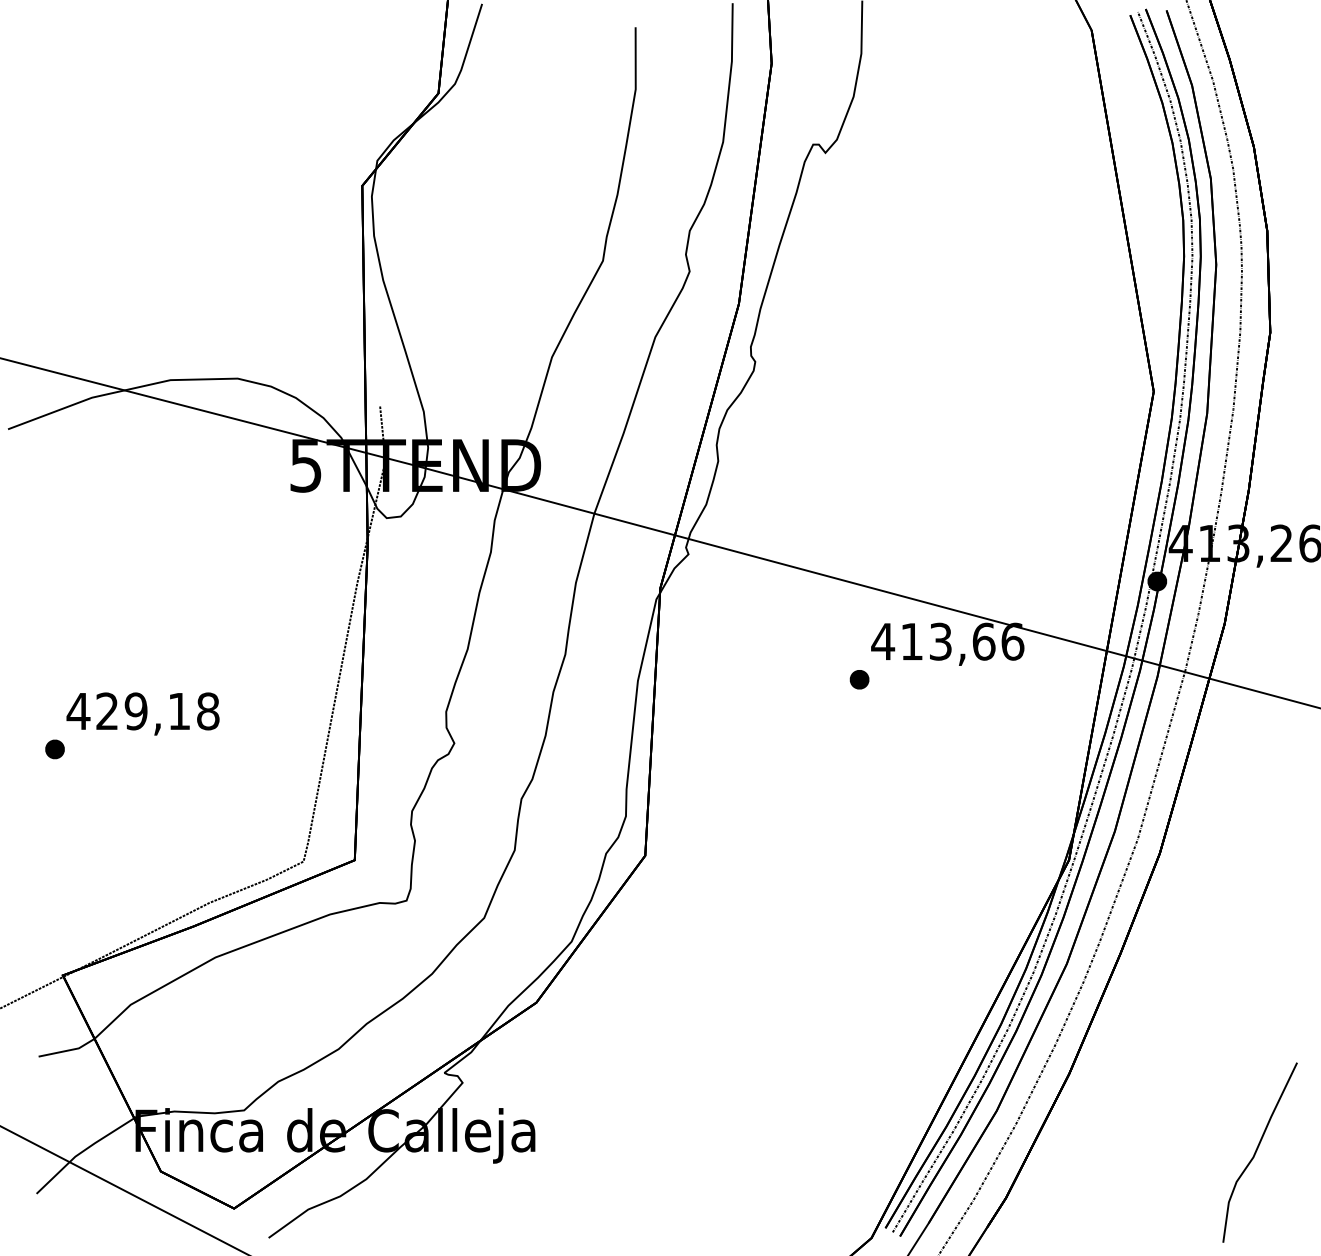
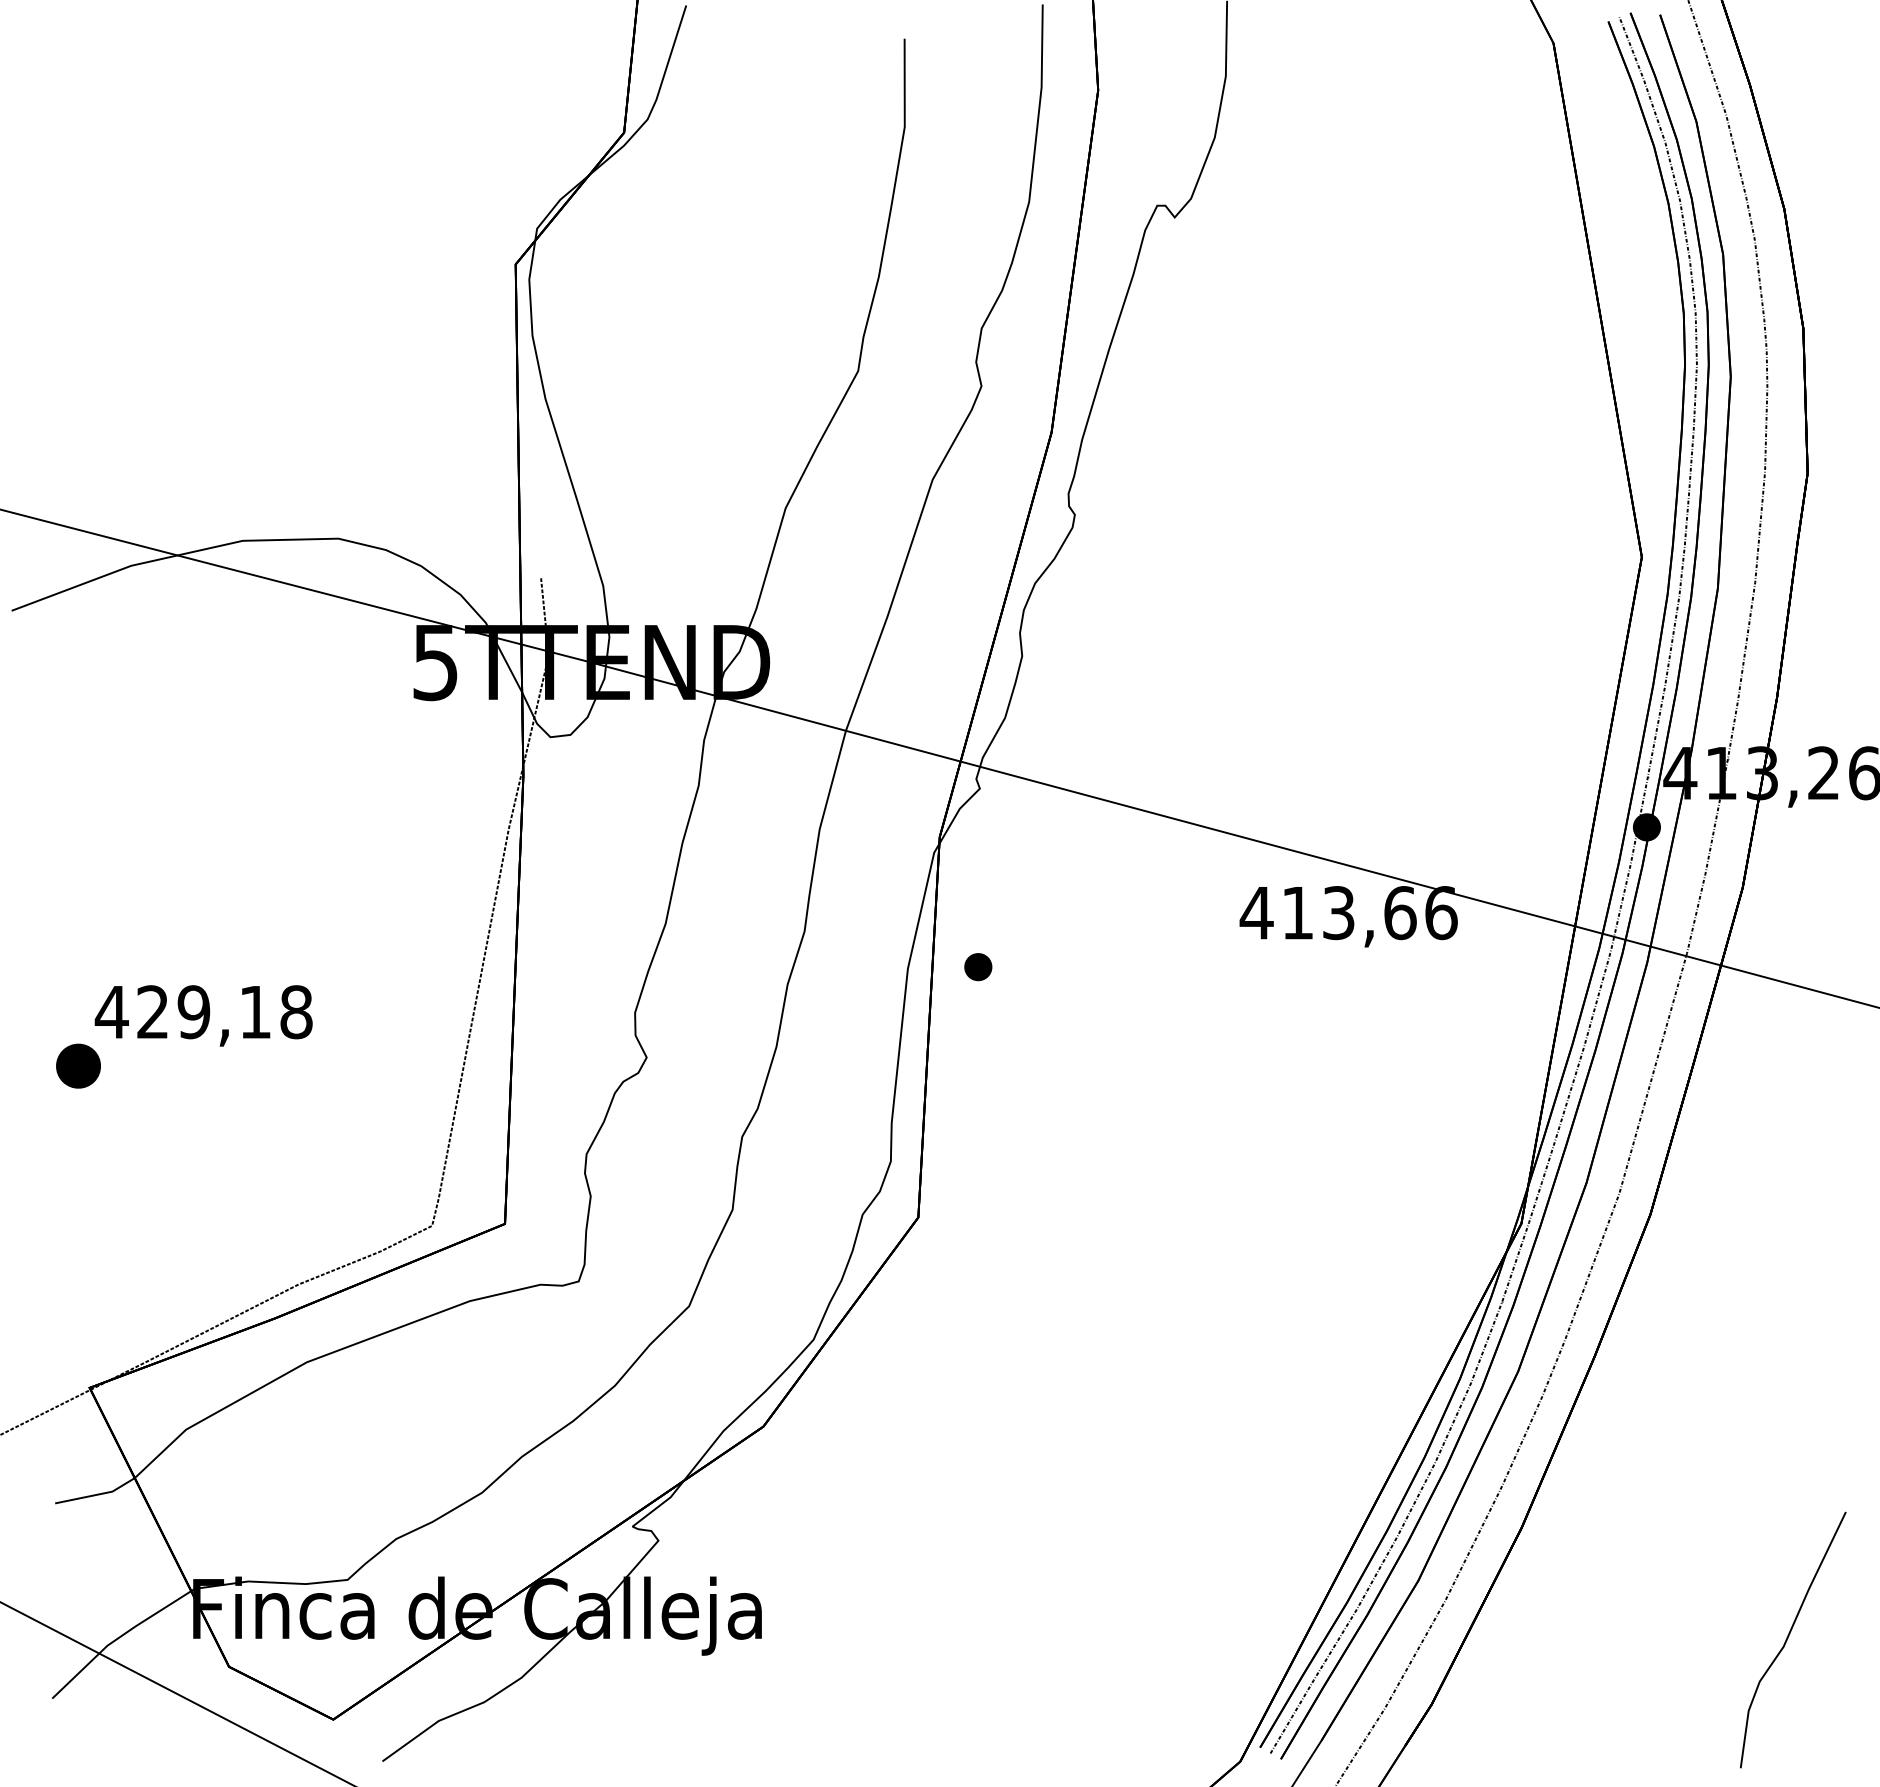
part: (859, 680) -> (978, 967), moved
part: (55, 749) -> (78, 1066), size x1.6

